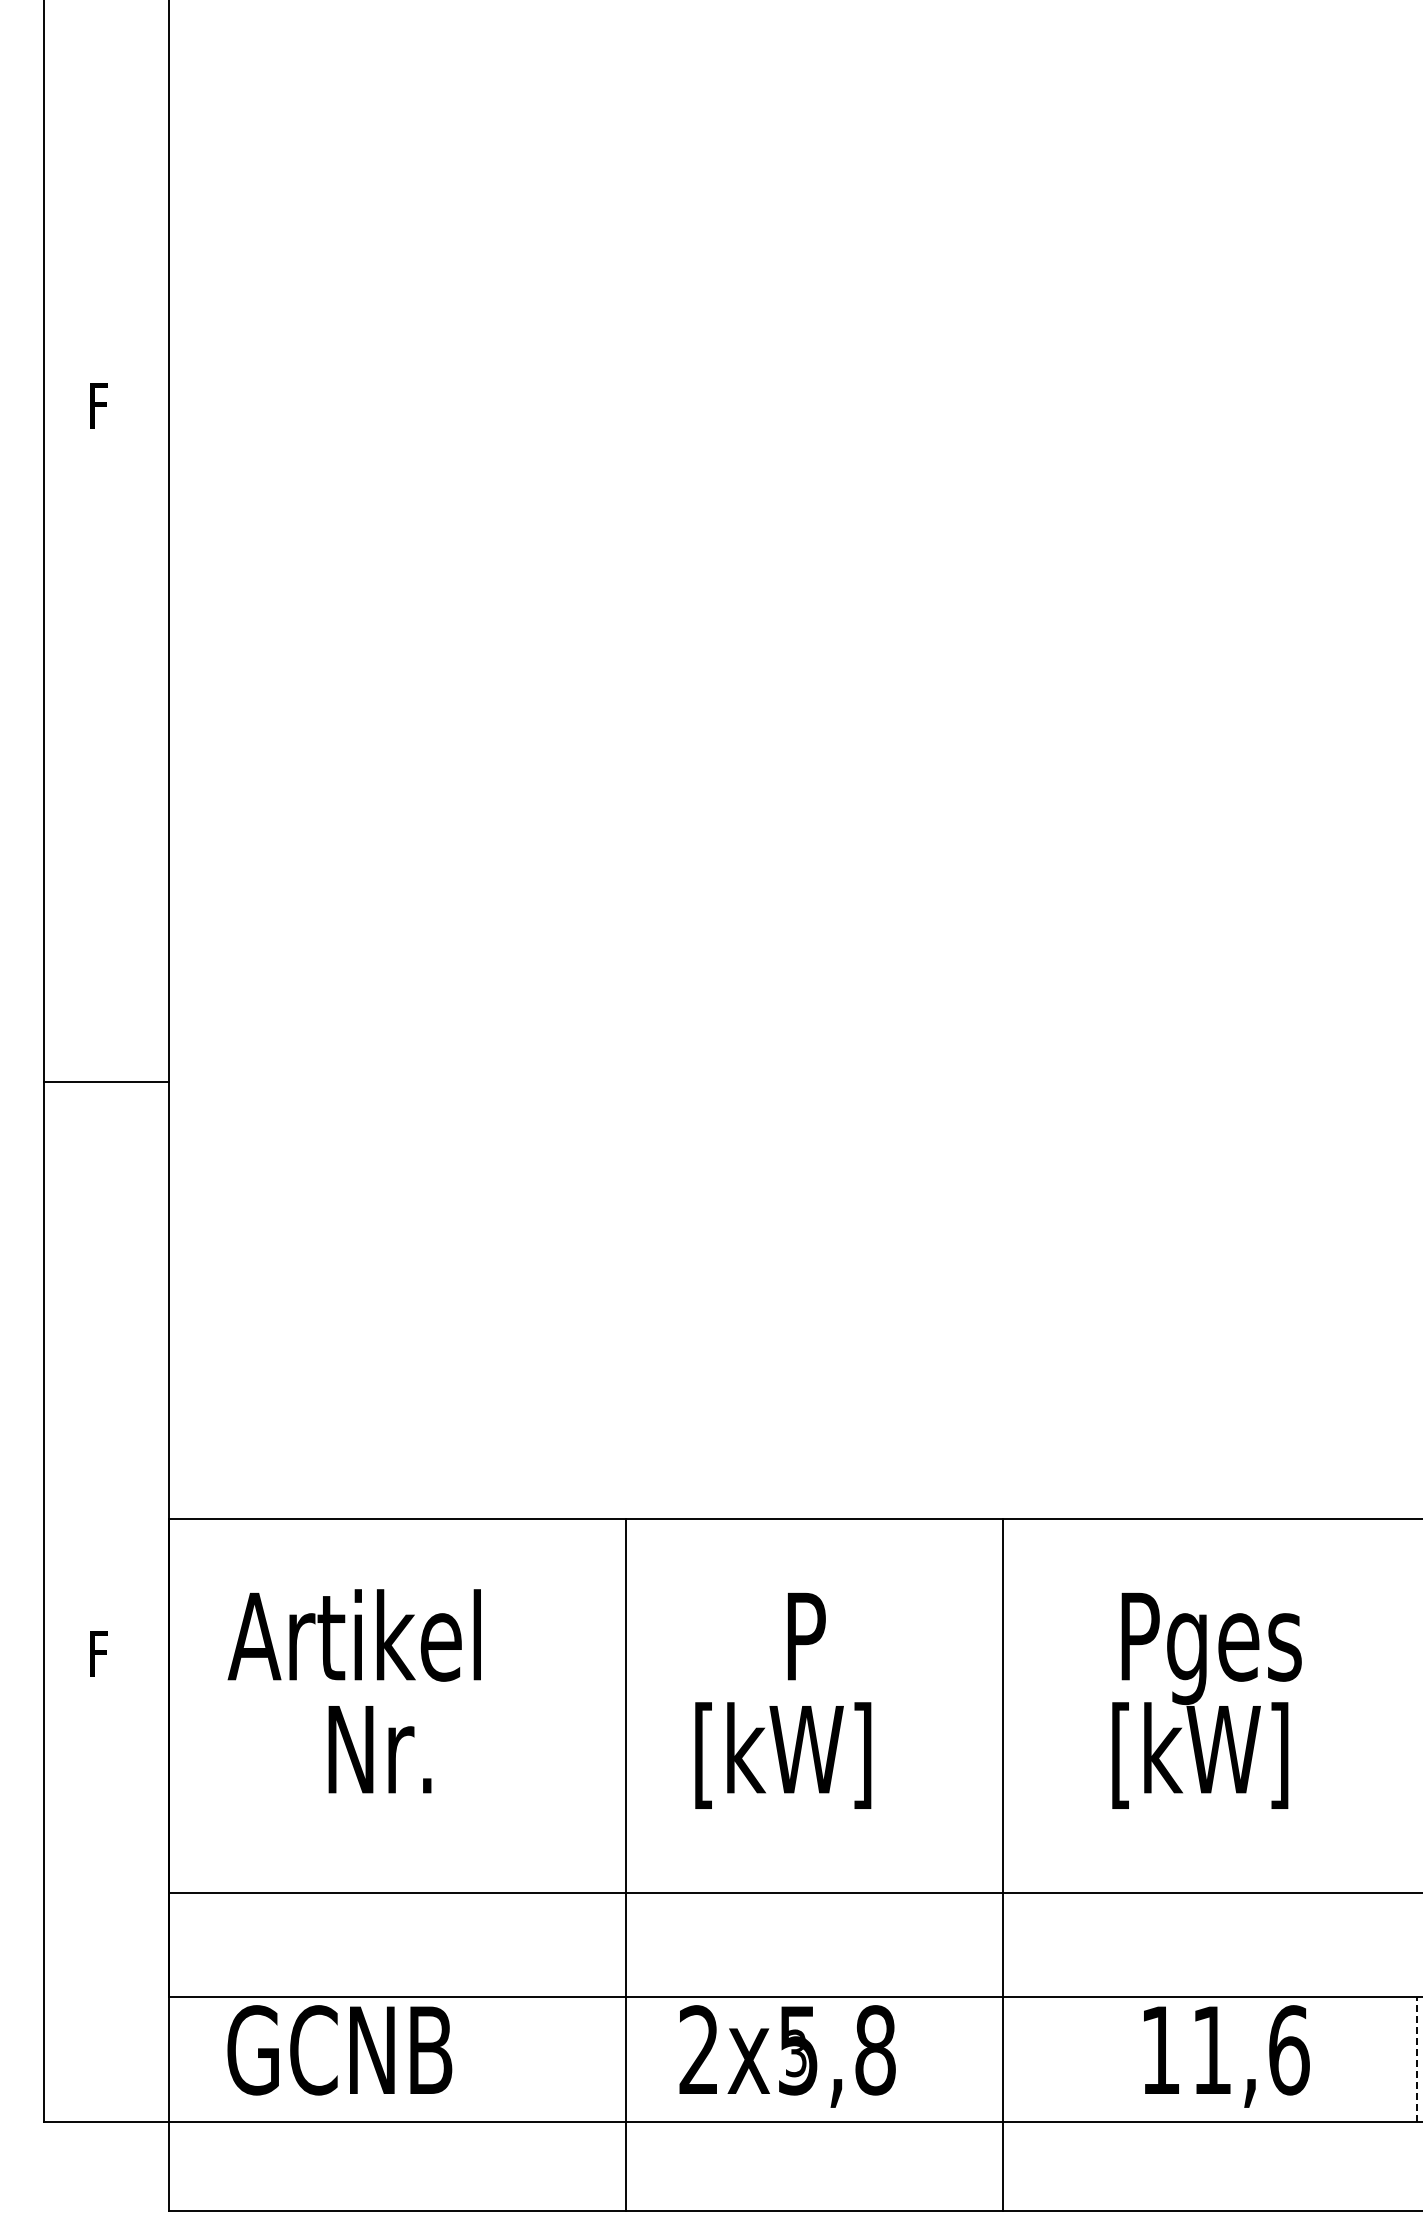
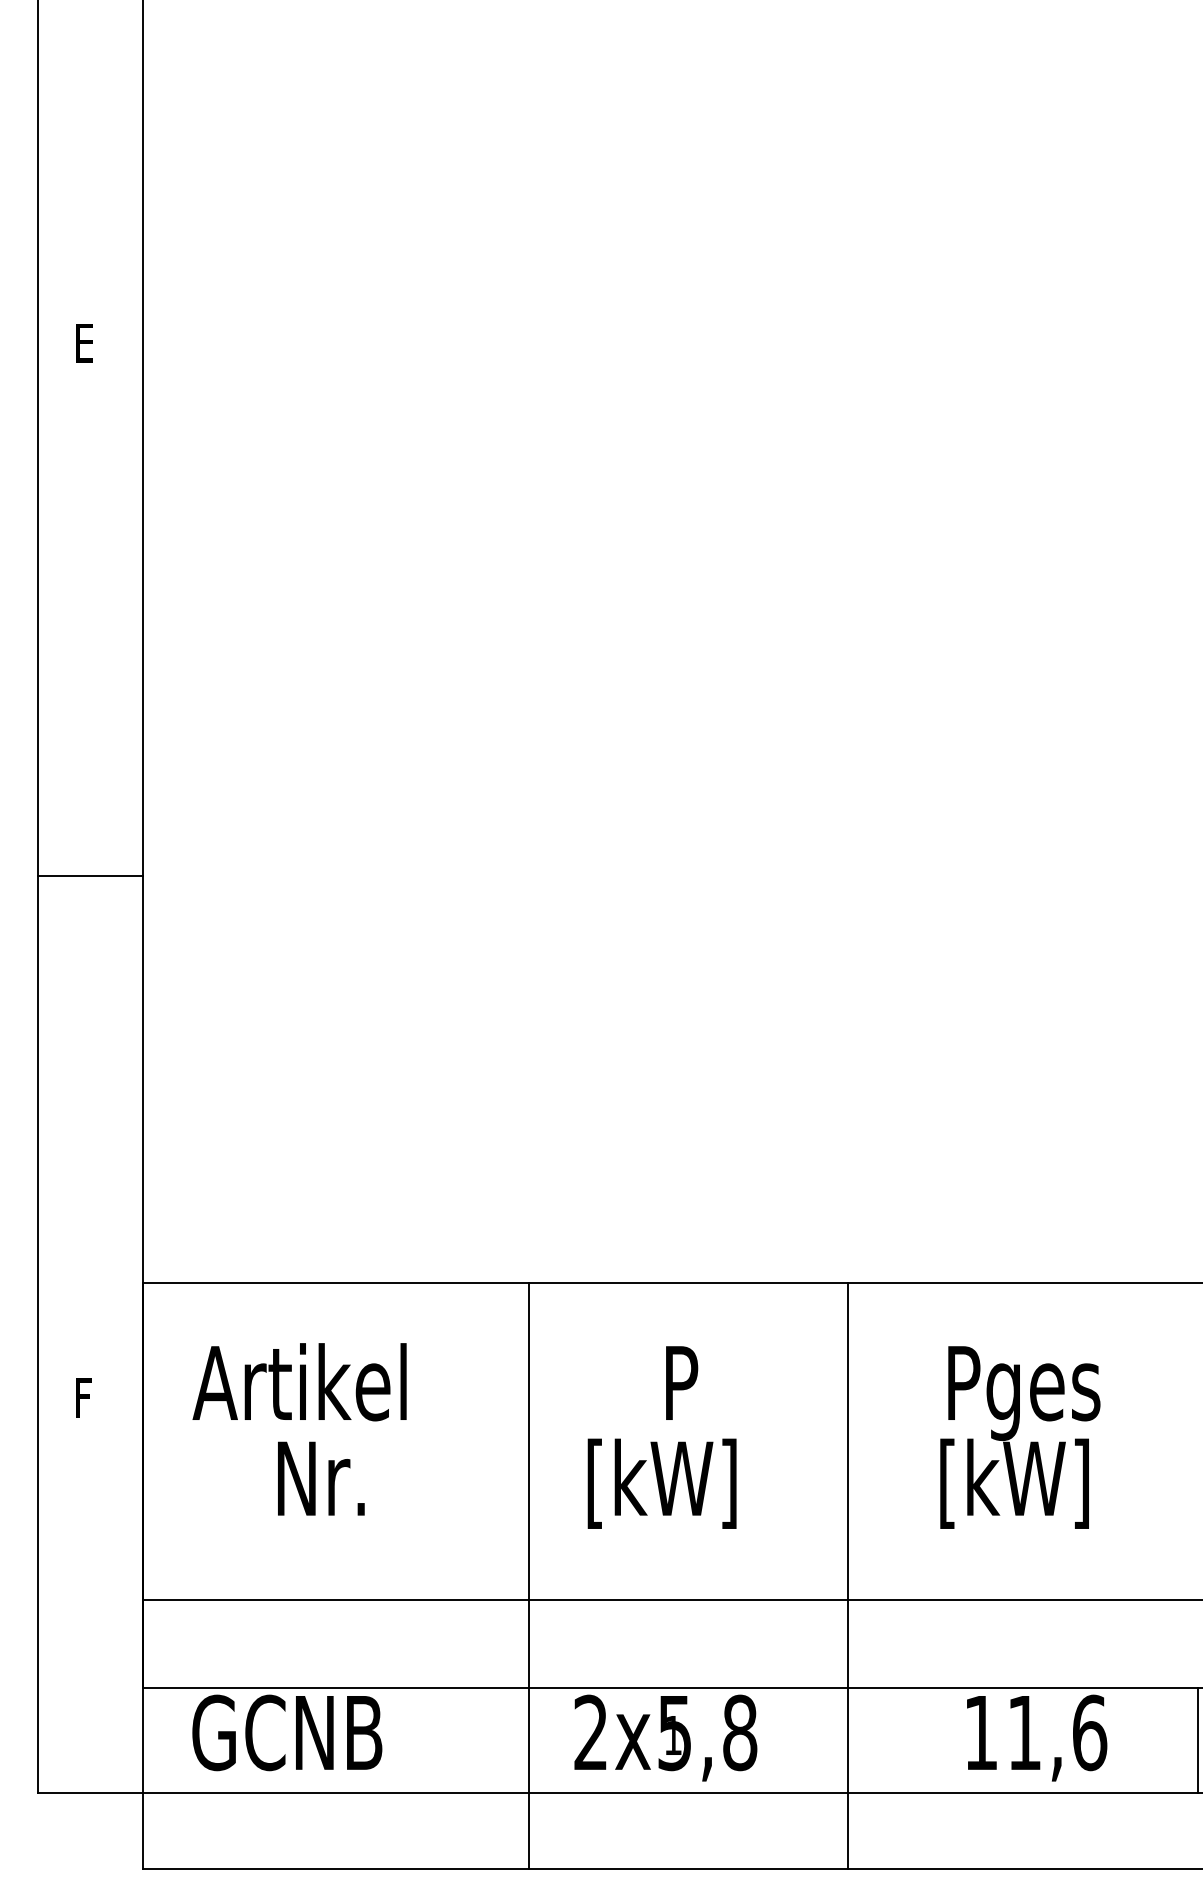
text: (102, 405) -> (86, 342), F -> E
line: (106, 1082) -> (90, 875), moved
text: (796, 2053) -> (673, 1735), 3 -> 1
line: (1417, 2058) -> (1198, 1739), dashed -> solid

